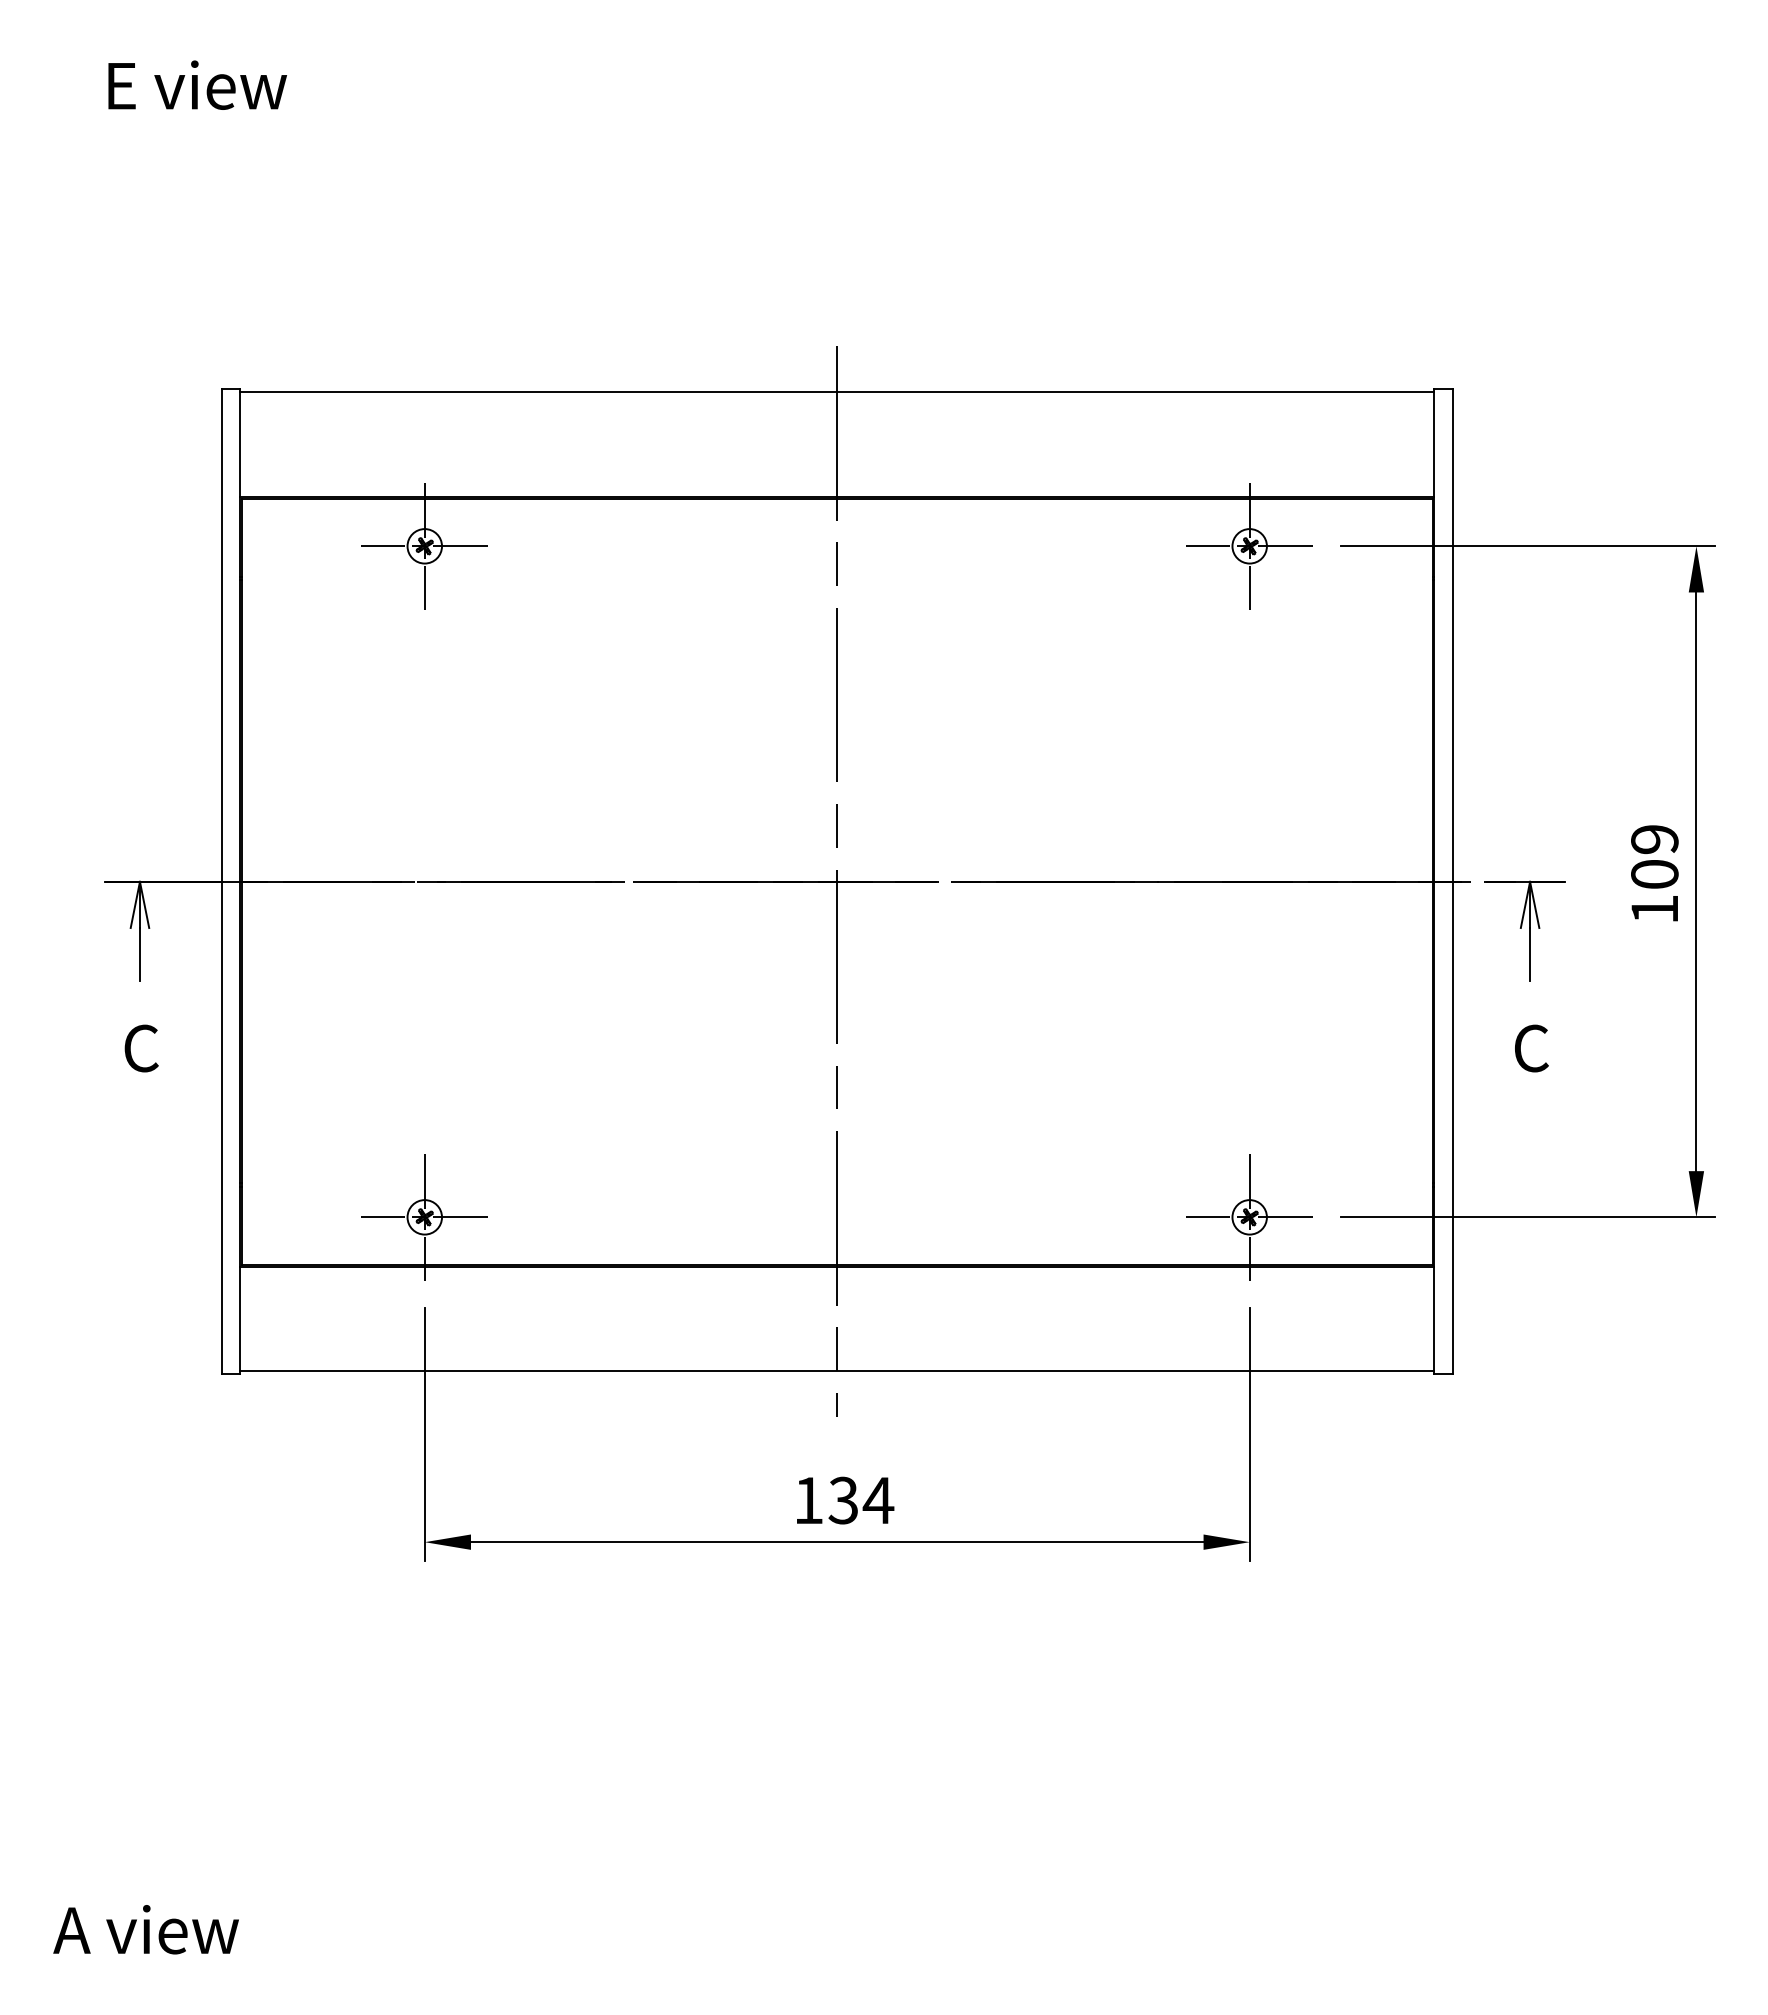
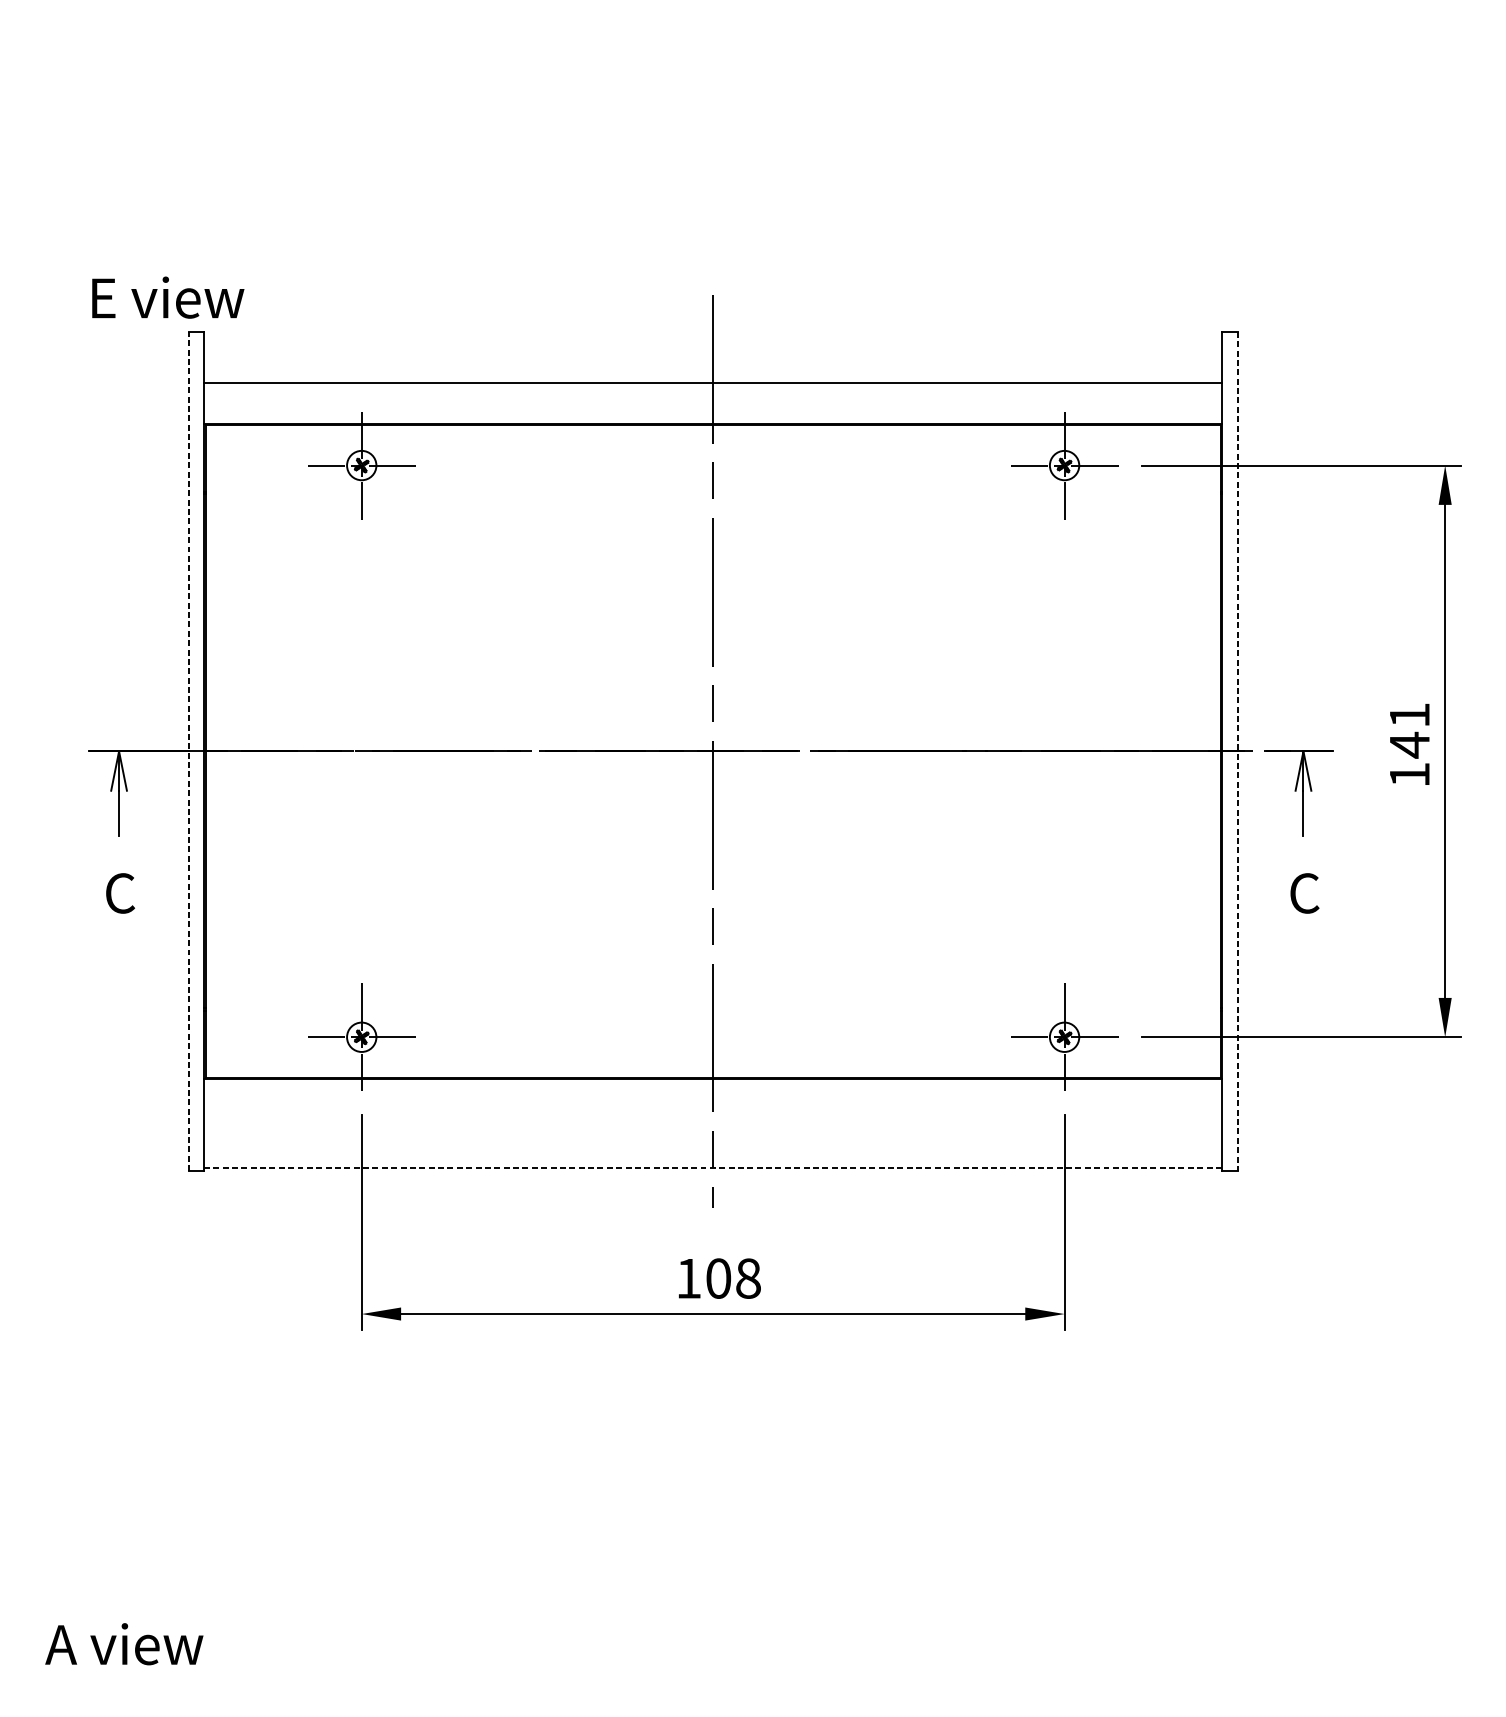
text: (197, 84) -> (168, 297), moved
line: (837, 392) -> (713, 383), moved
text: (1654, 857) -> (1409, 730), 109 -> 141
line: (221, 881) -> (188, 751), solid -> dashed
line: (1452, 882) -> (1237, 752), solid -> dashed
line: (836, 1371) -> (712, 1168), solid -> dashed
text: (861, 1500) -> (733, 1278), 134 -> 108

